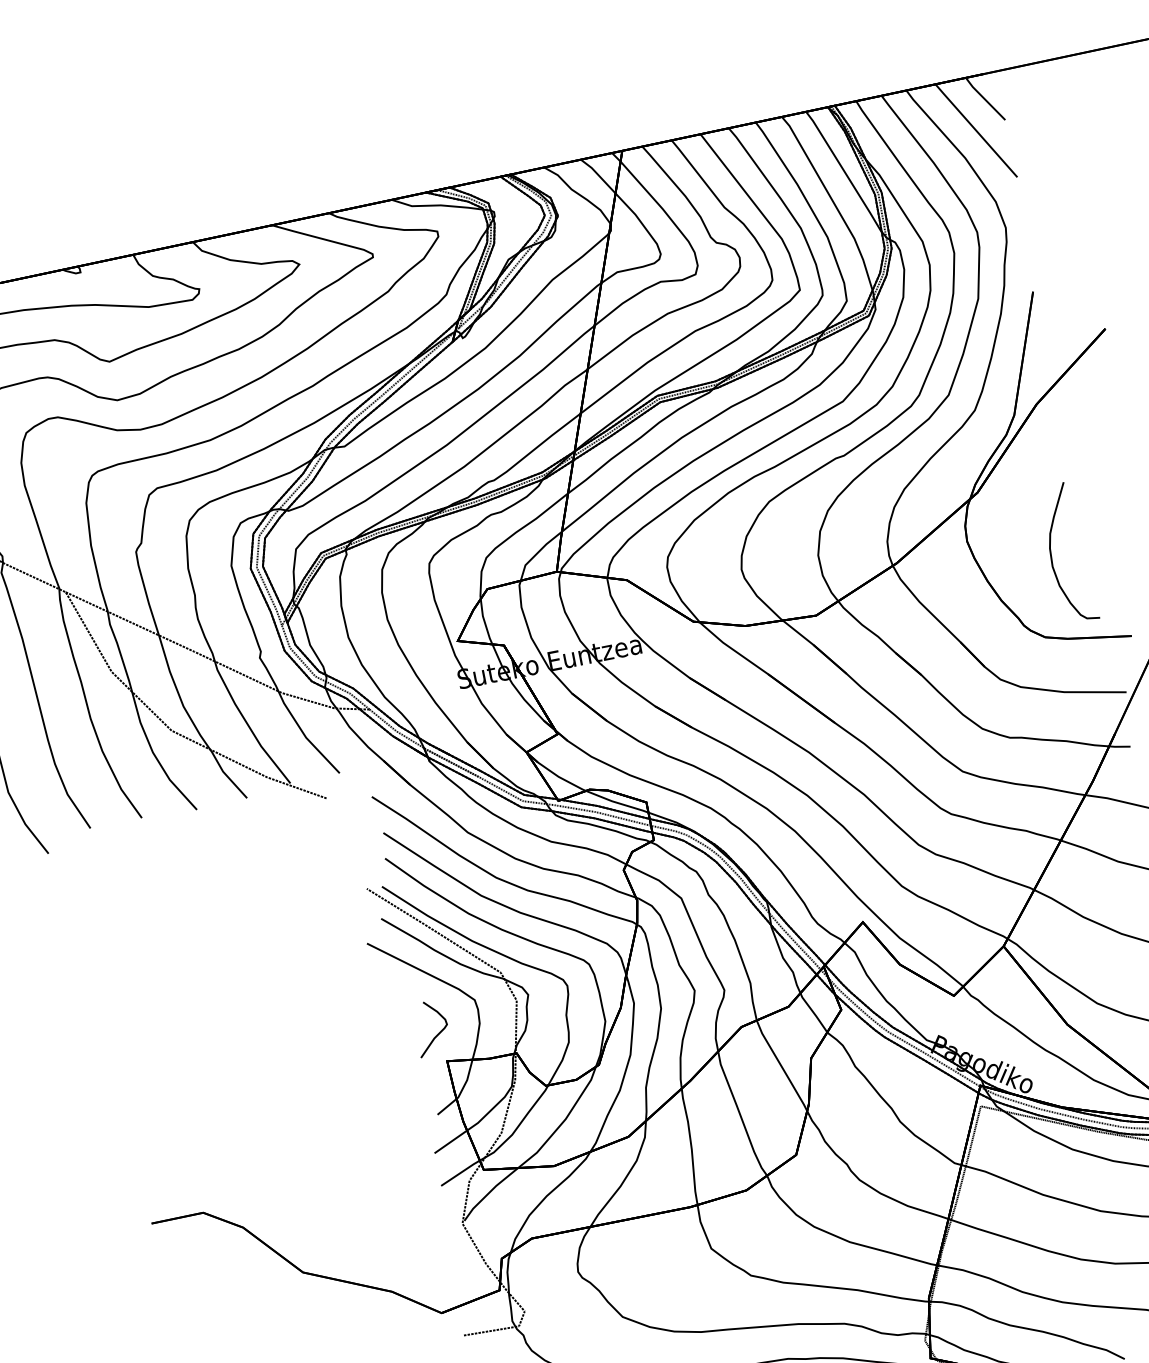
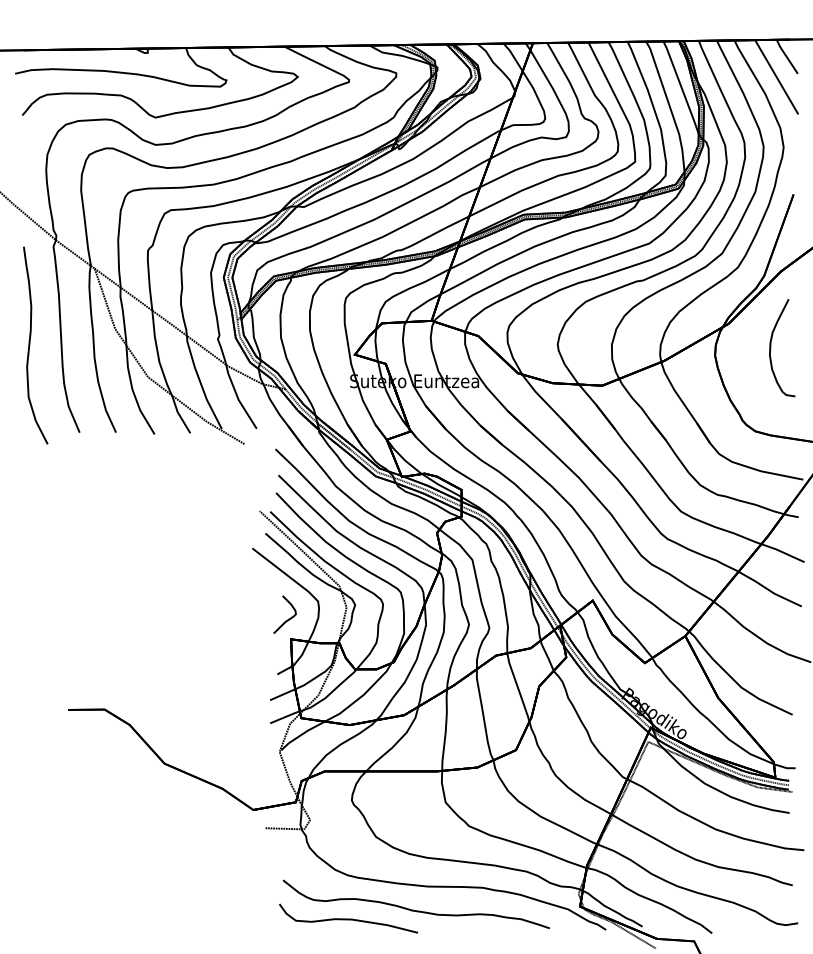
curve: (1053, 556) -> (771, 348), moved

